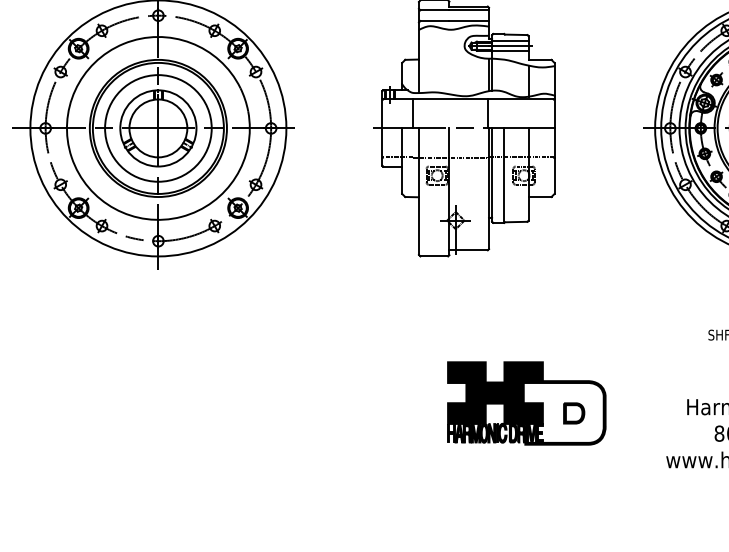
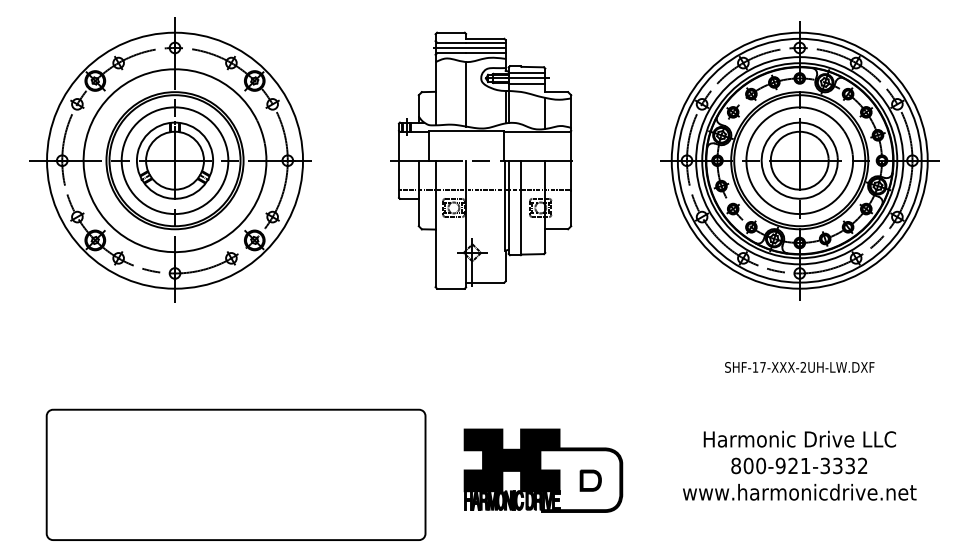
line: (454, 15) -> (471, 47), added
line: (449, 61) -> (466, 93), added
part: (526, 403) -> (543, 470), moved
part: (218, 442) -> (235, 474), added

